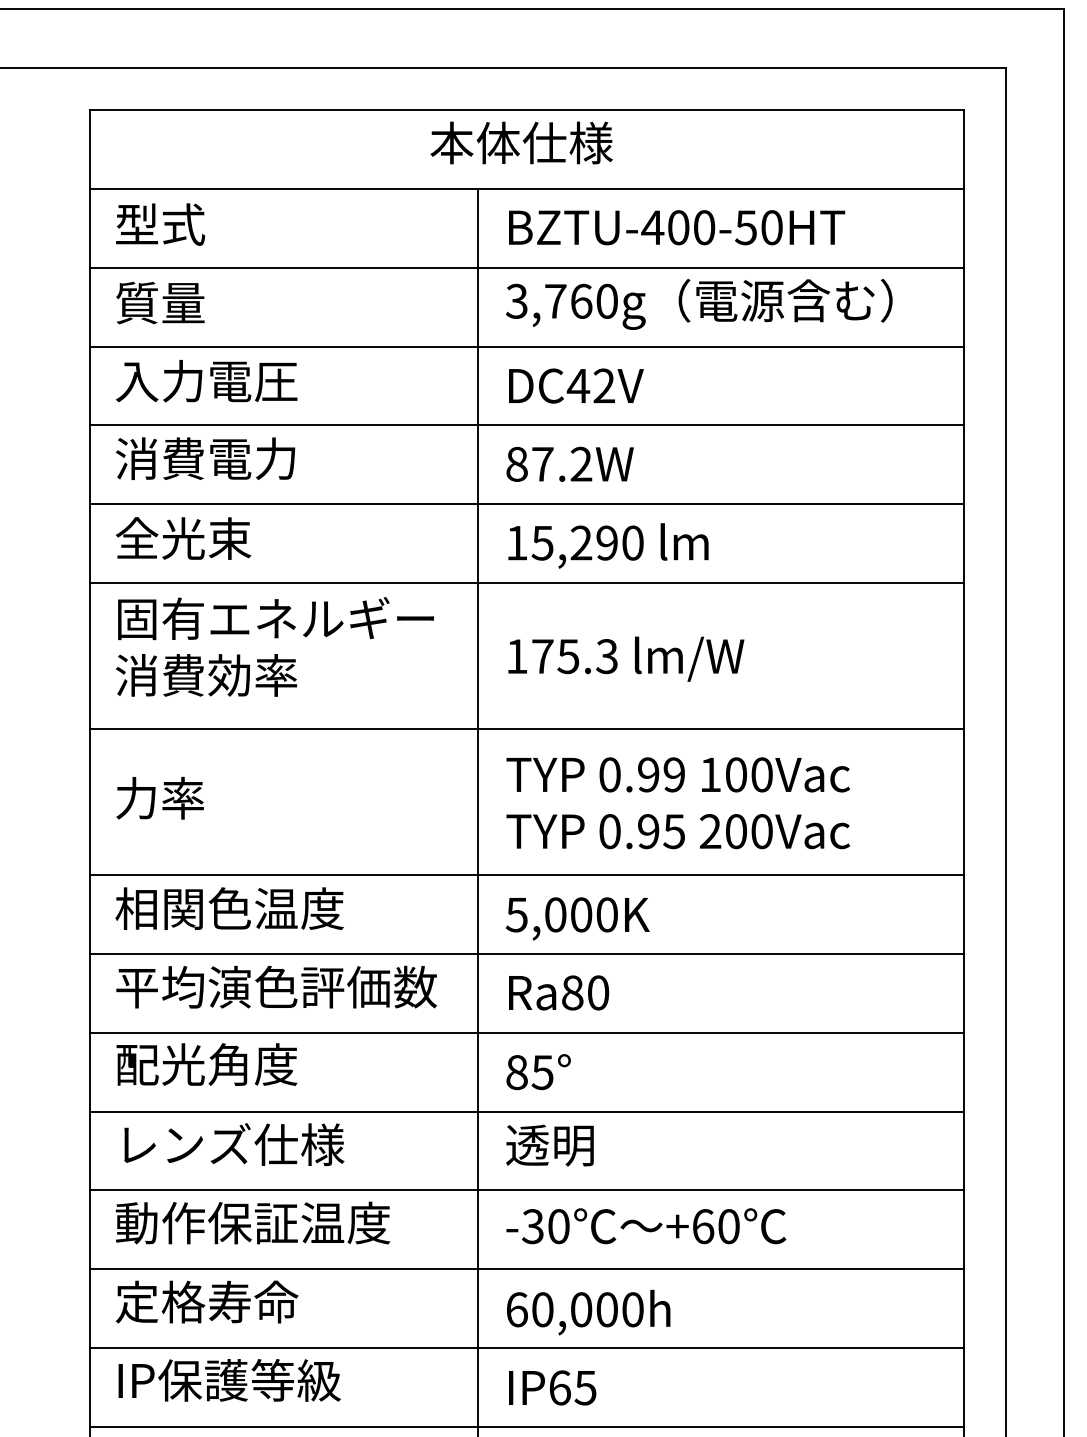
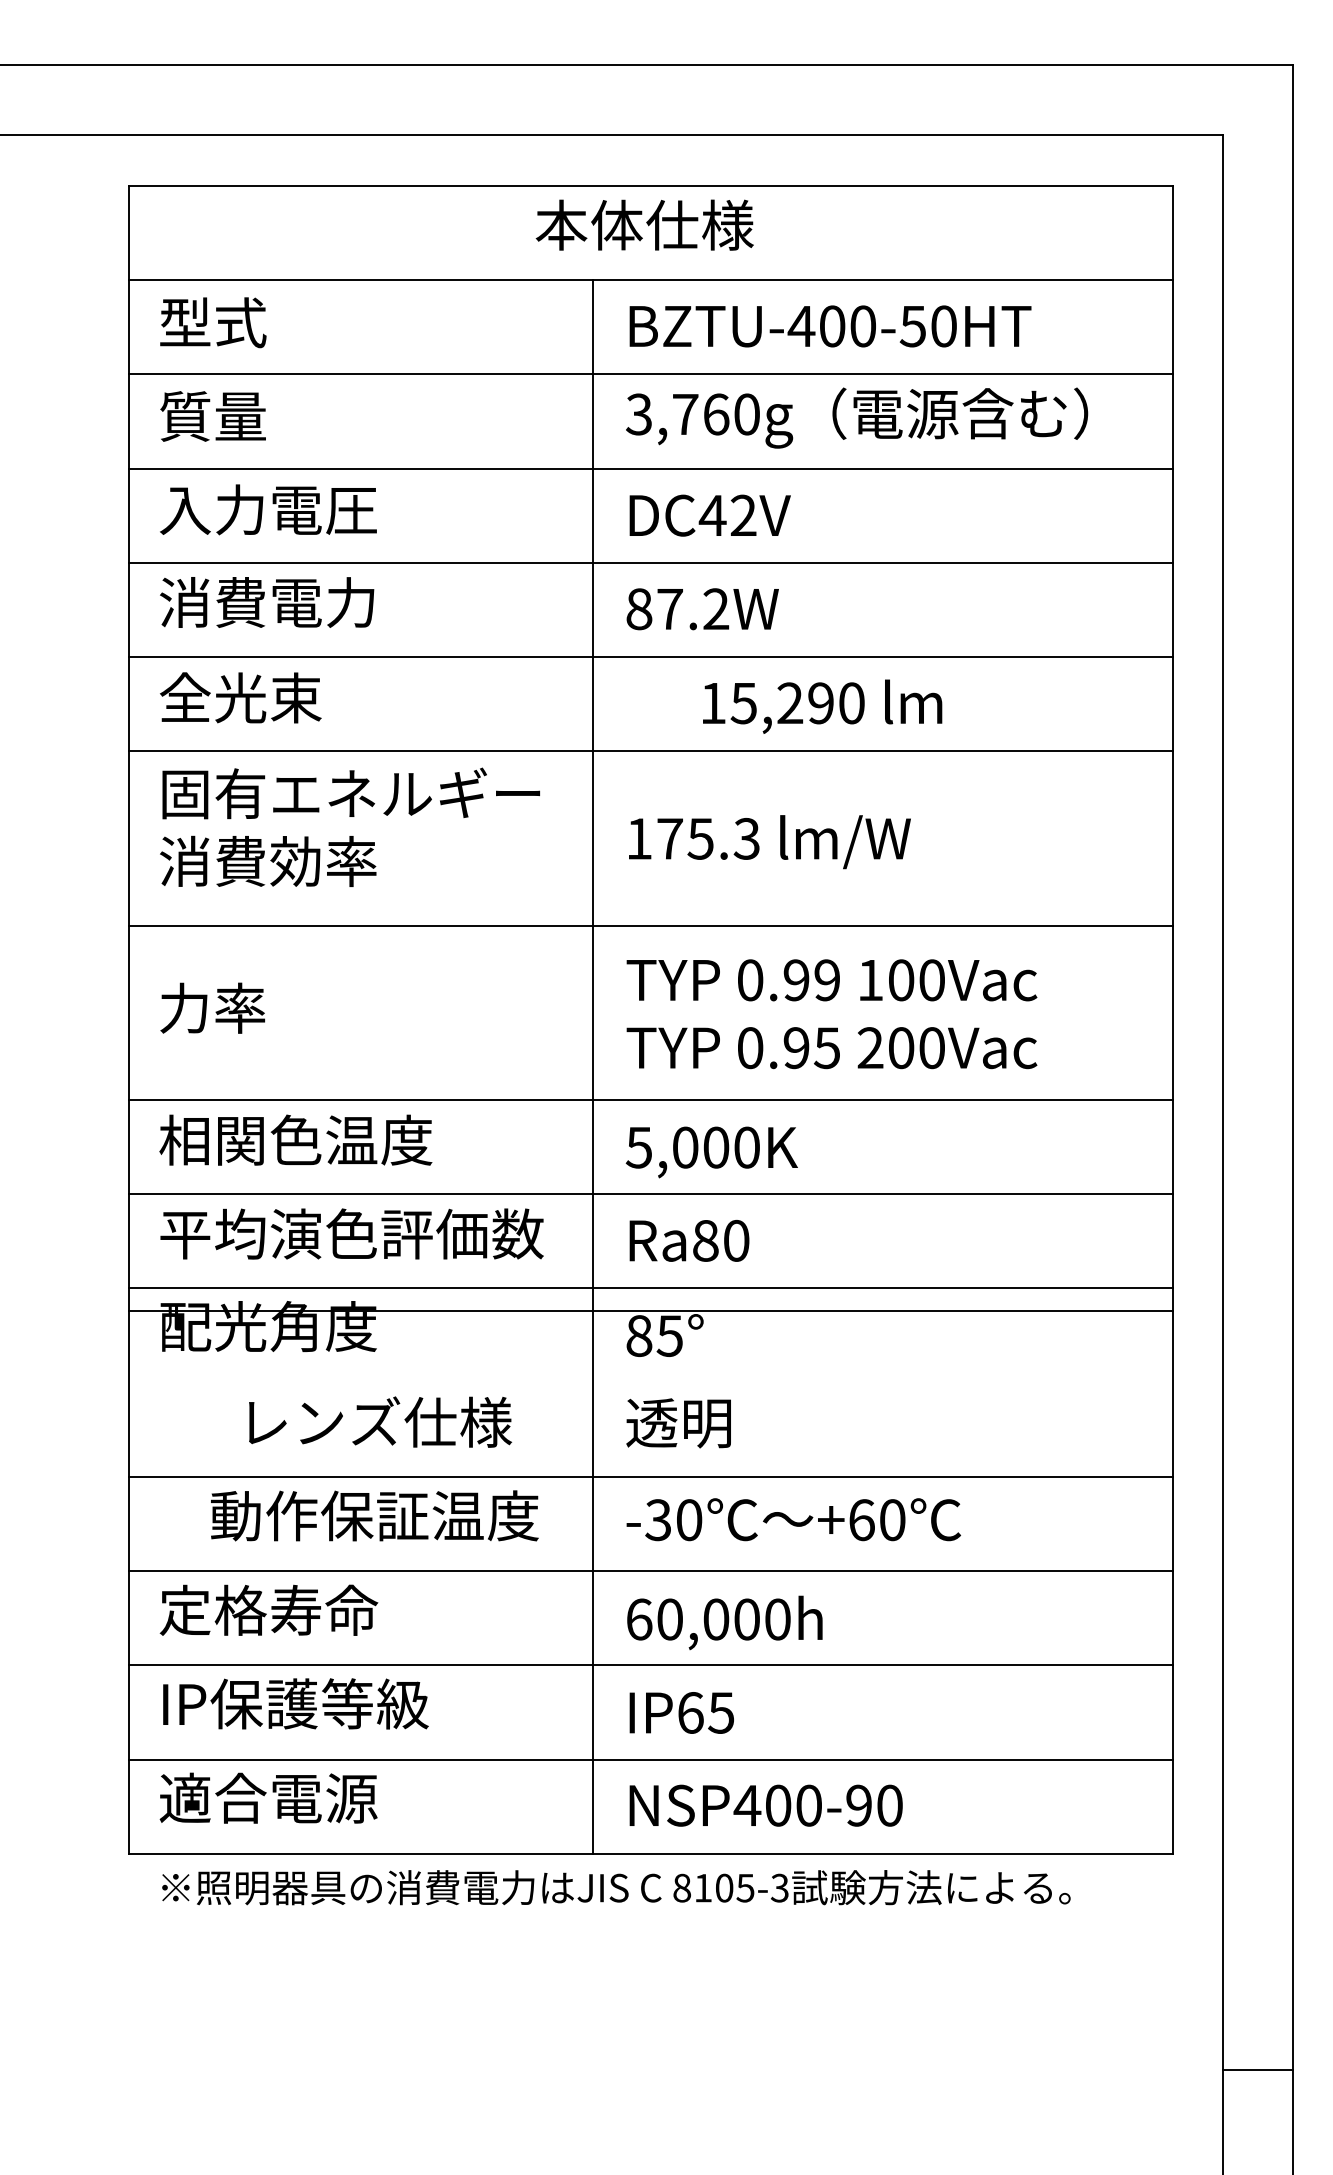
text: (608, 545) -> (822, 706), moved
line: (527, 1111) -> (651, 1310), moved
text: (234, 1144) -> (380, 1421), moved
text: (252, 1222) -> (374, 1515), moved

